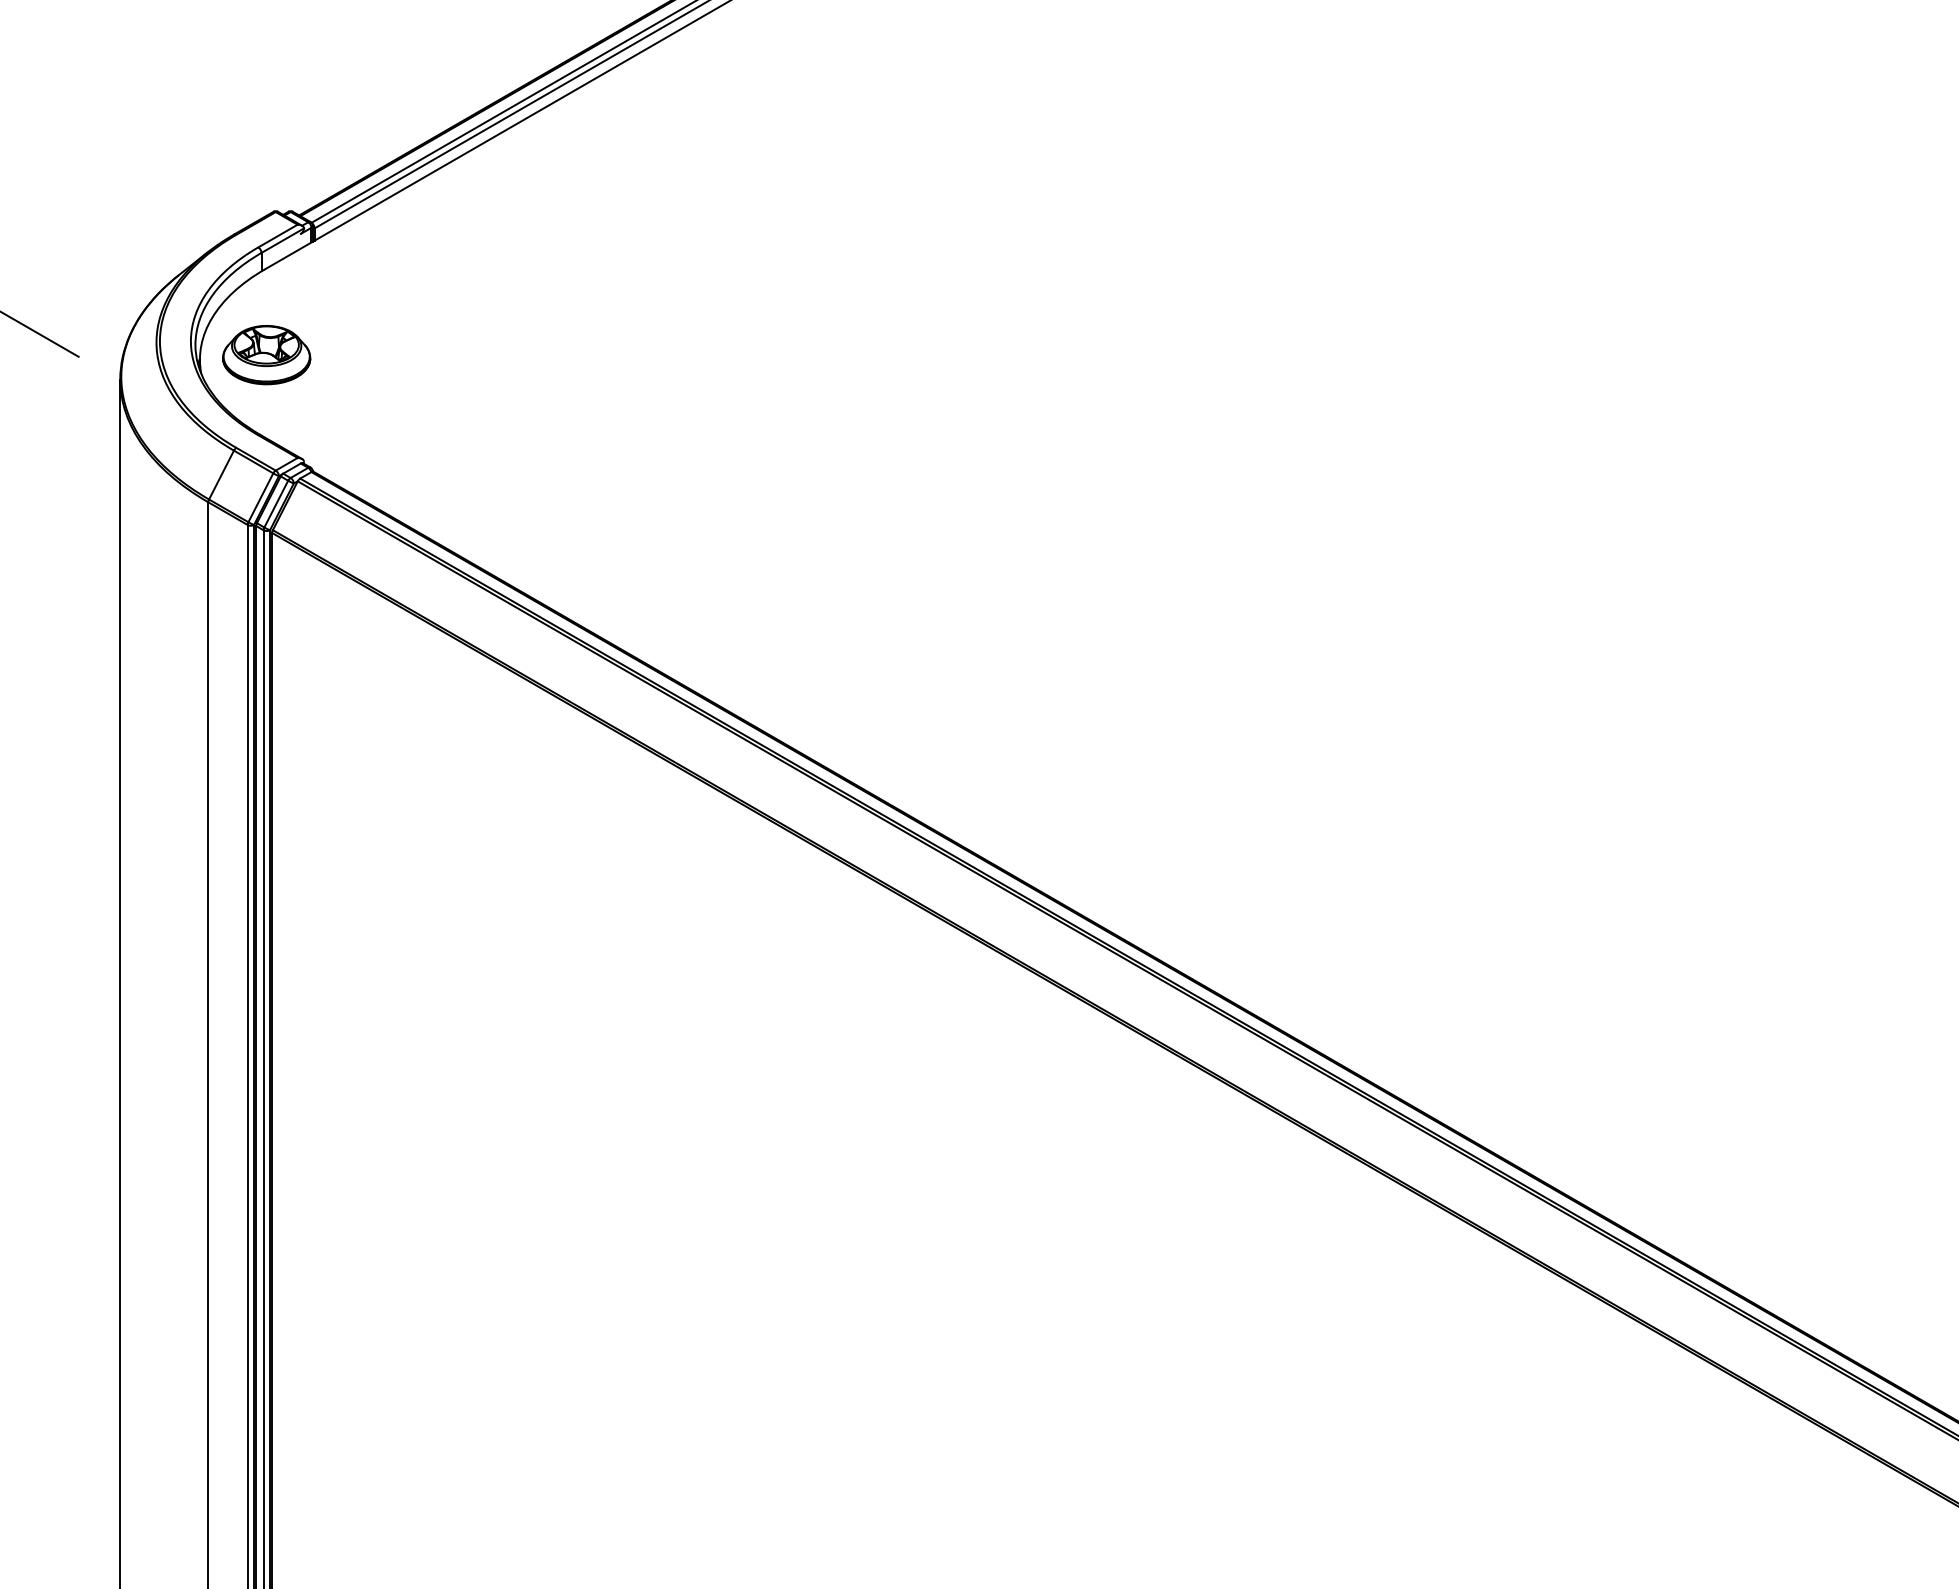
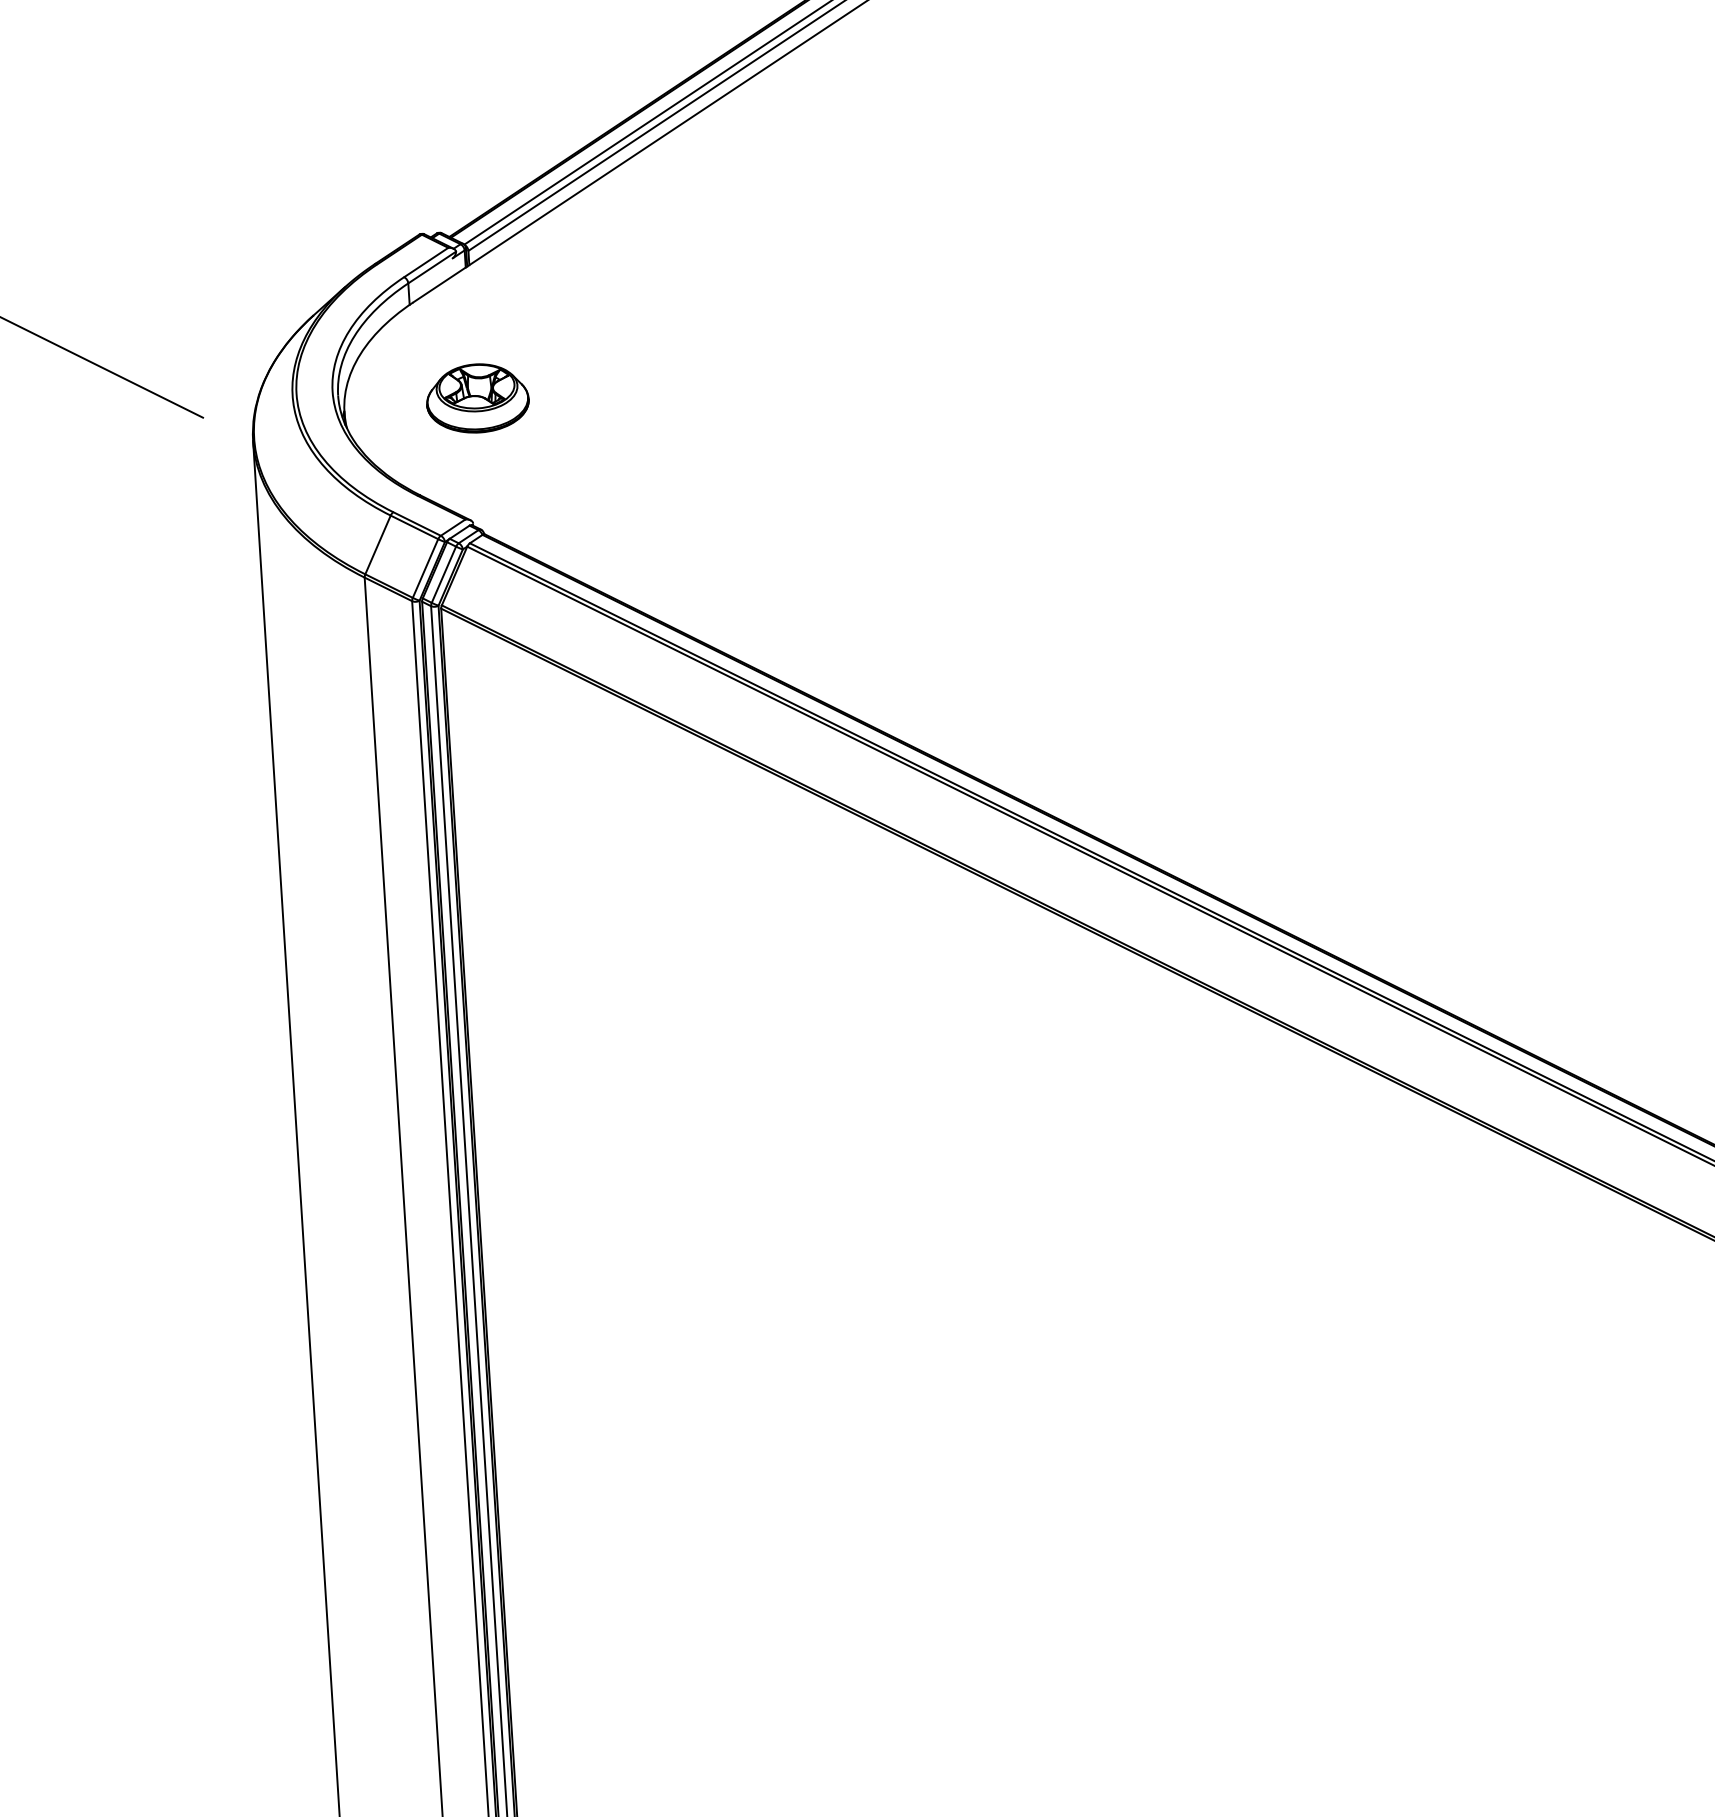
part: (266, 355) -> (477, 398), moved

